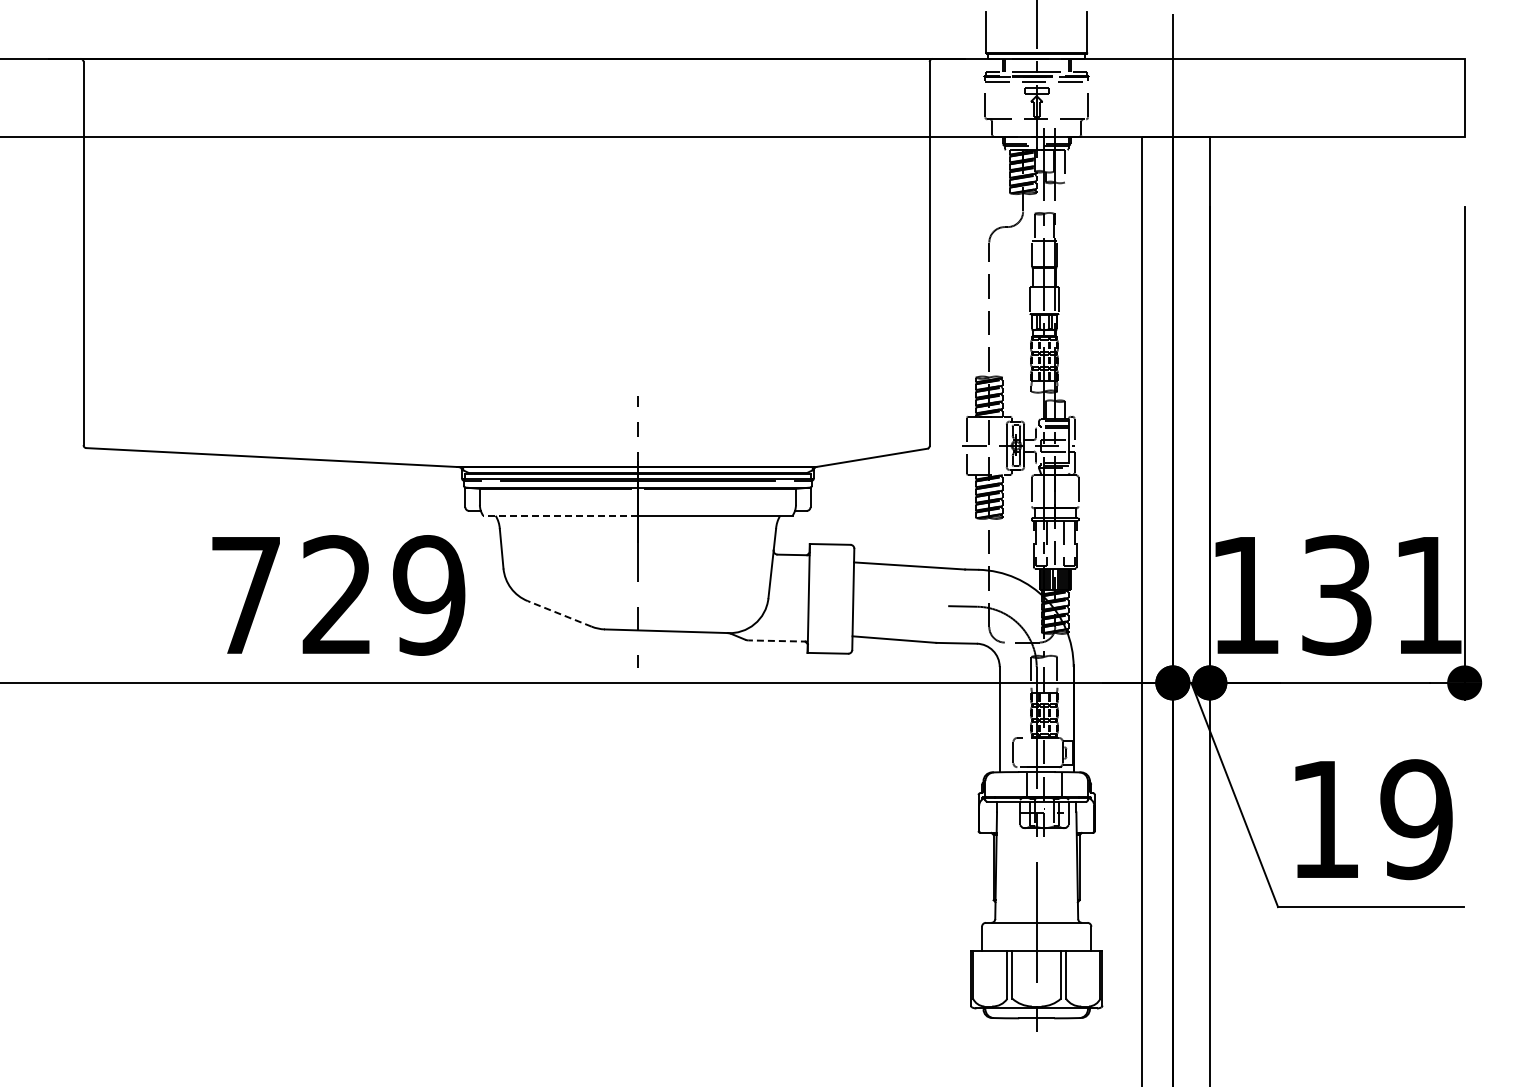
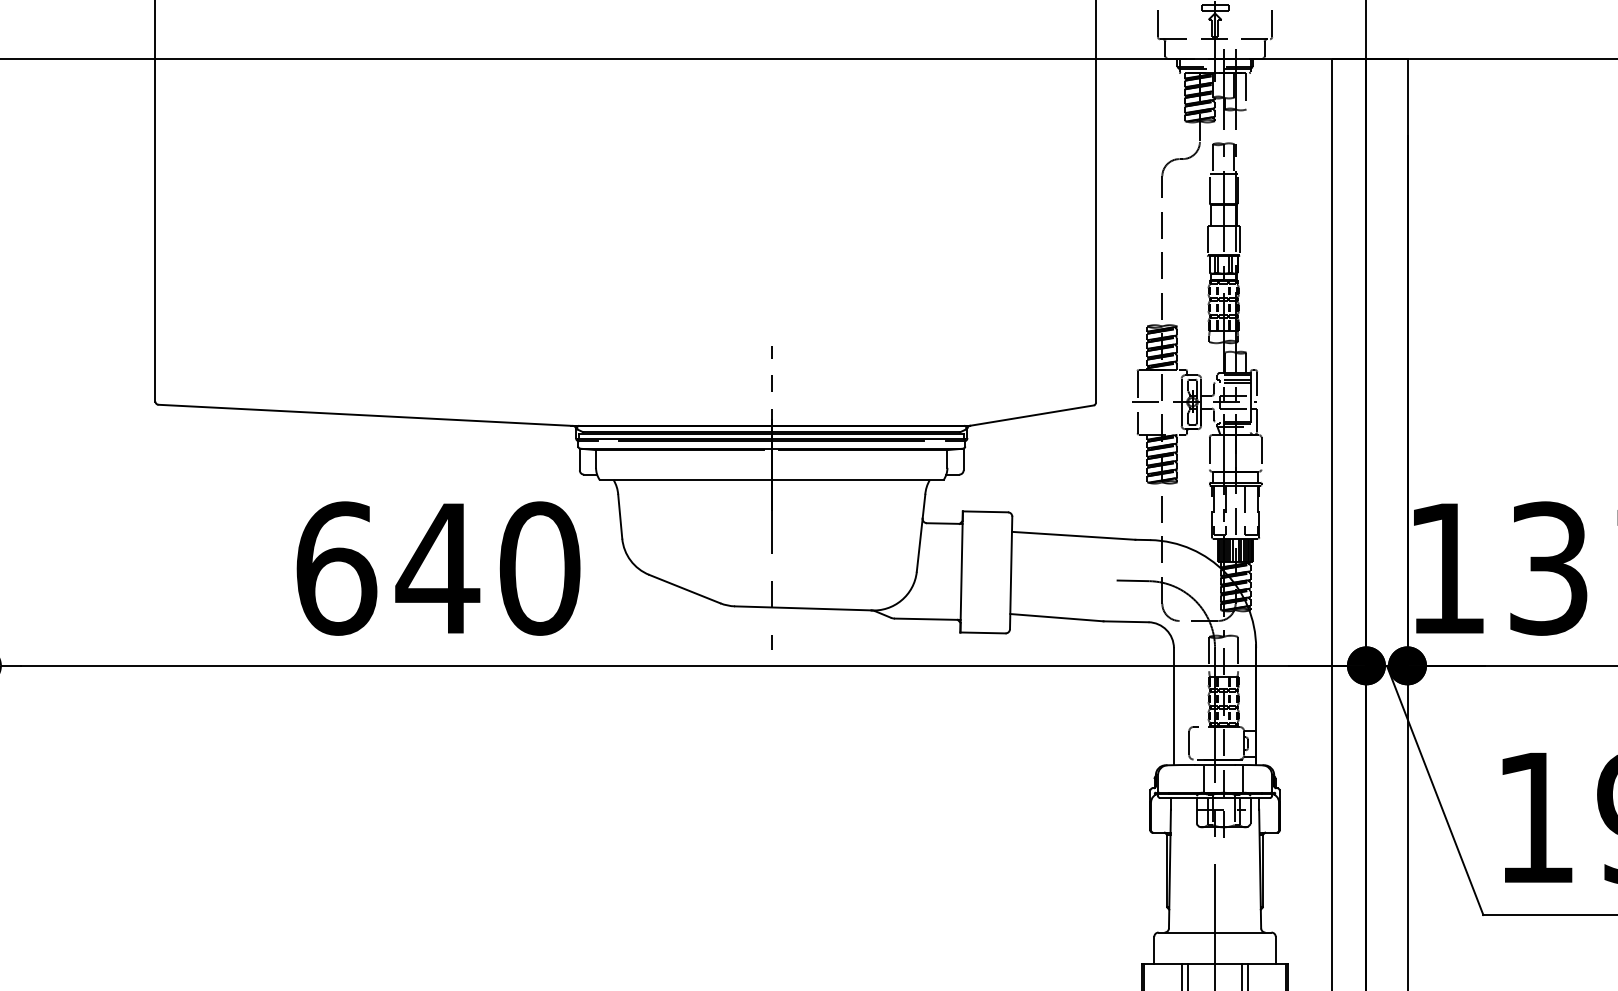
line: (560, 515) -> (685, 479), dashed -> solid
text: (337, 595) -> (437, 568), 729 -> 640
line: (559, 613) -> (684, 588), dashed -> solid
line: (778, 641) -> (927, 619), dashed -> solid

